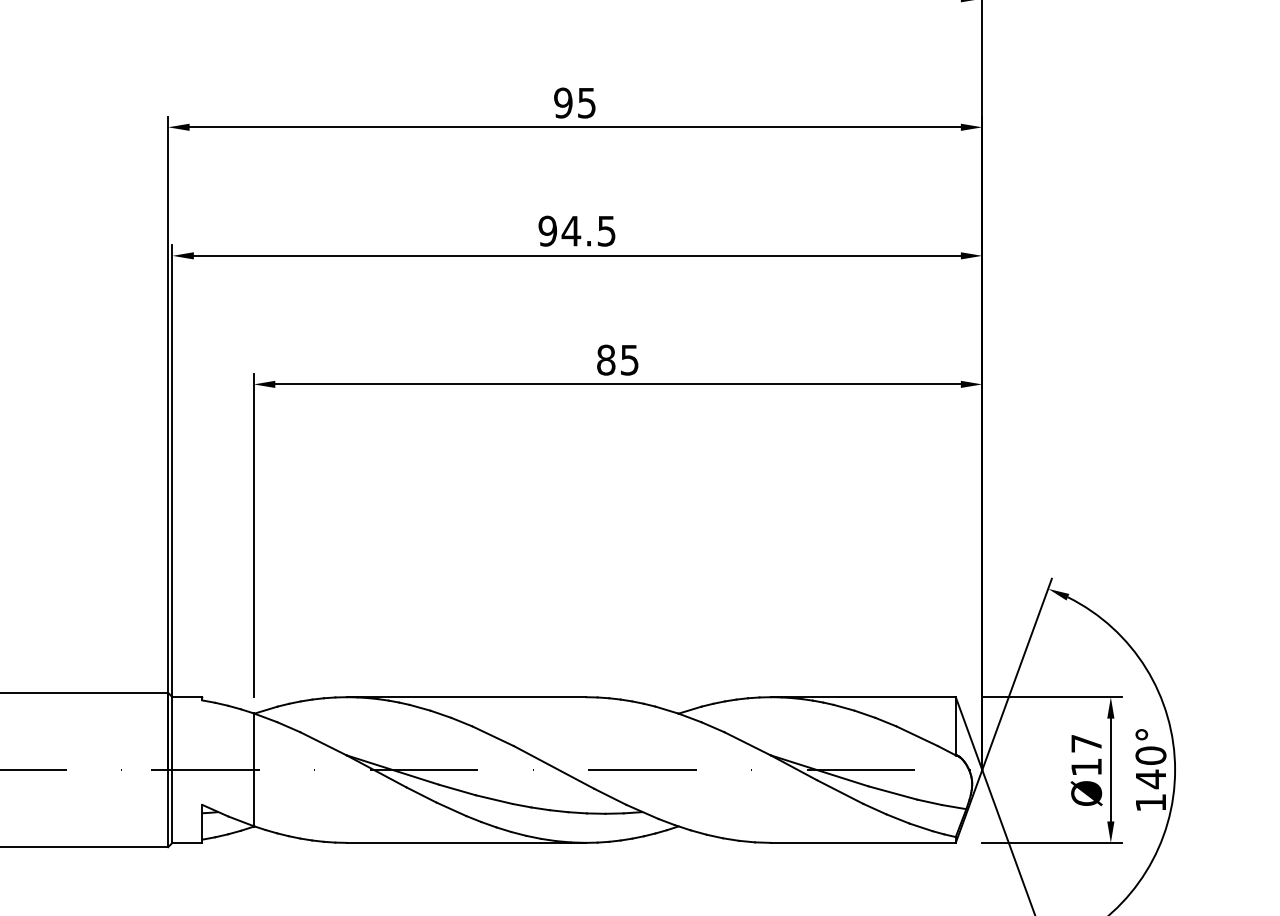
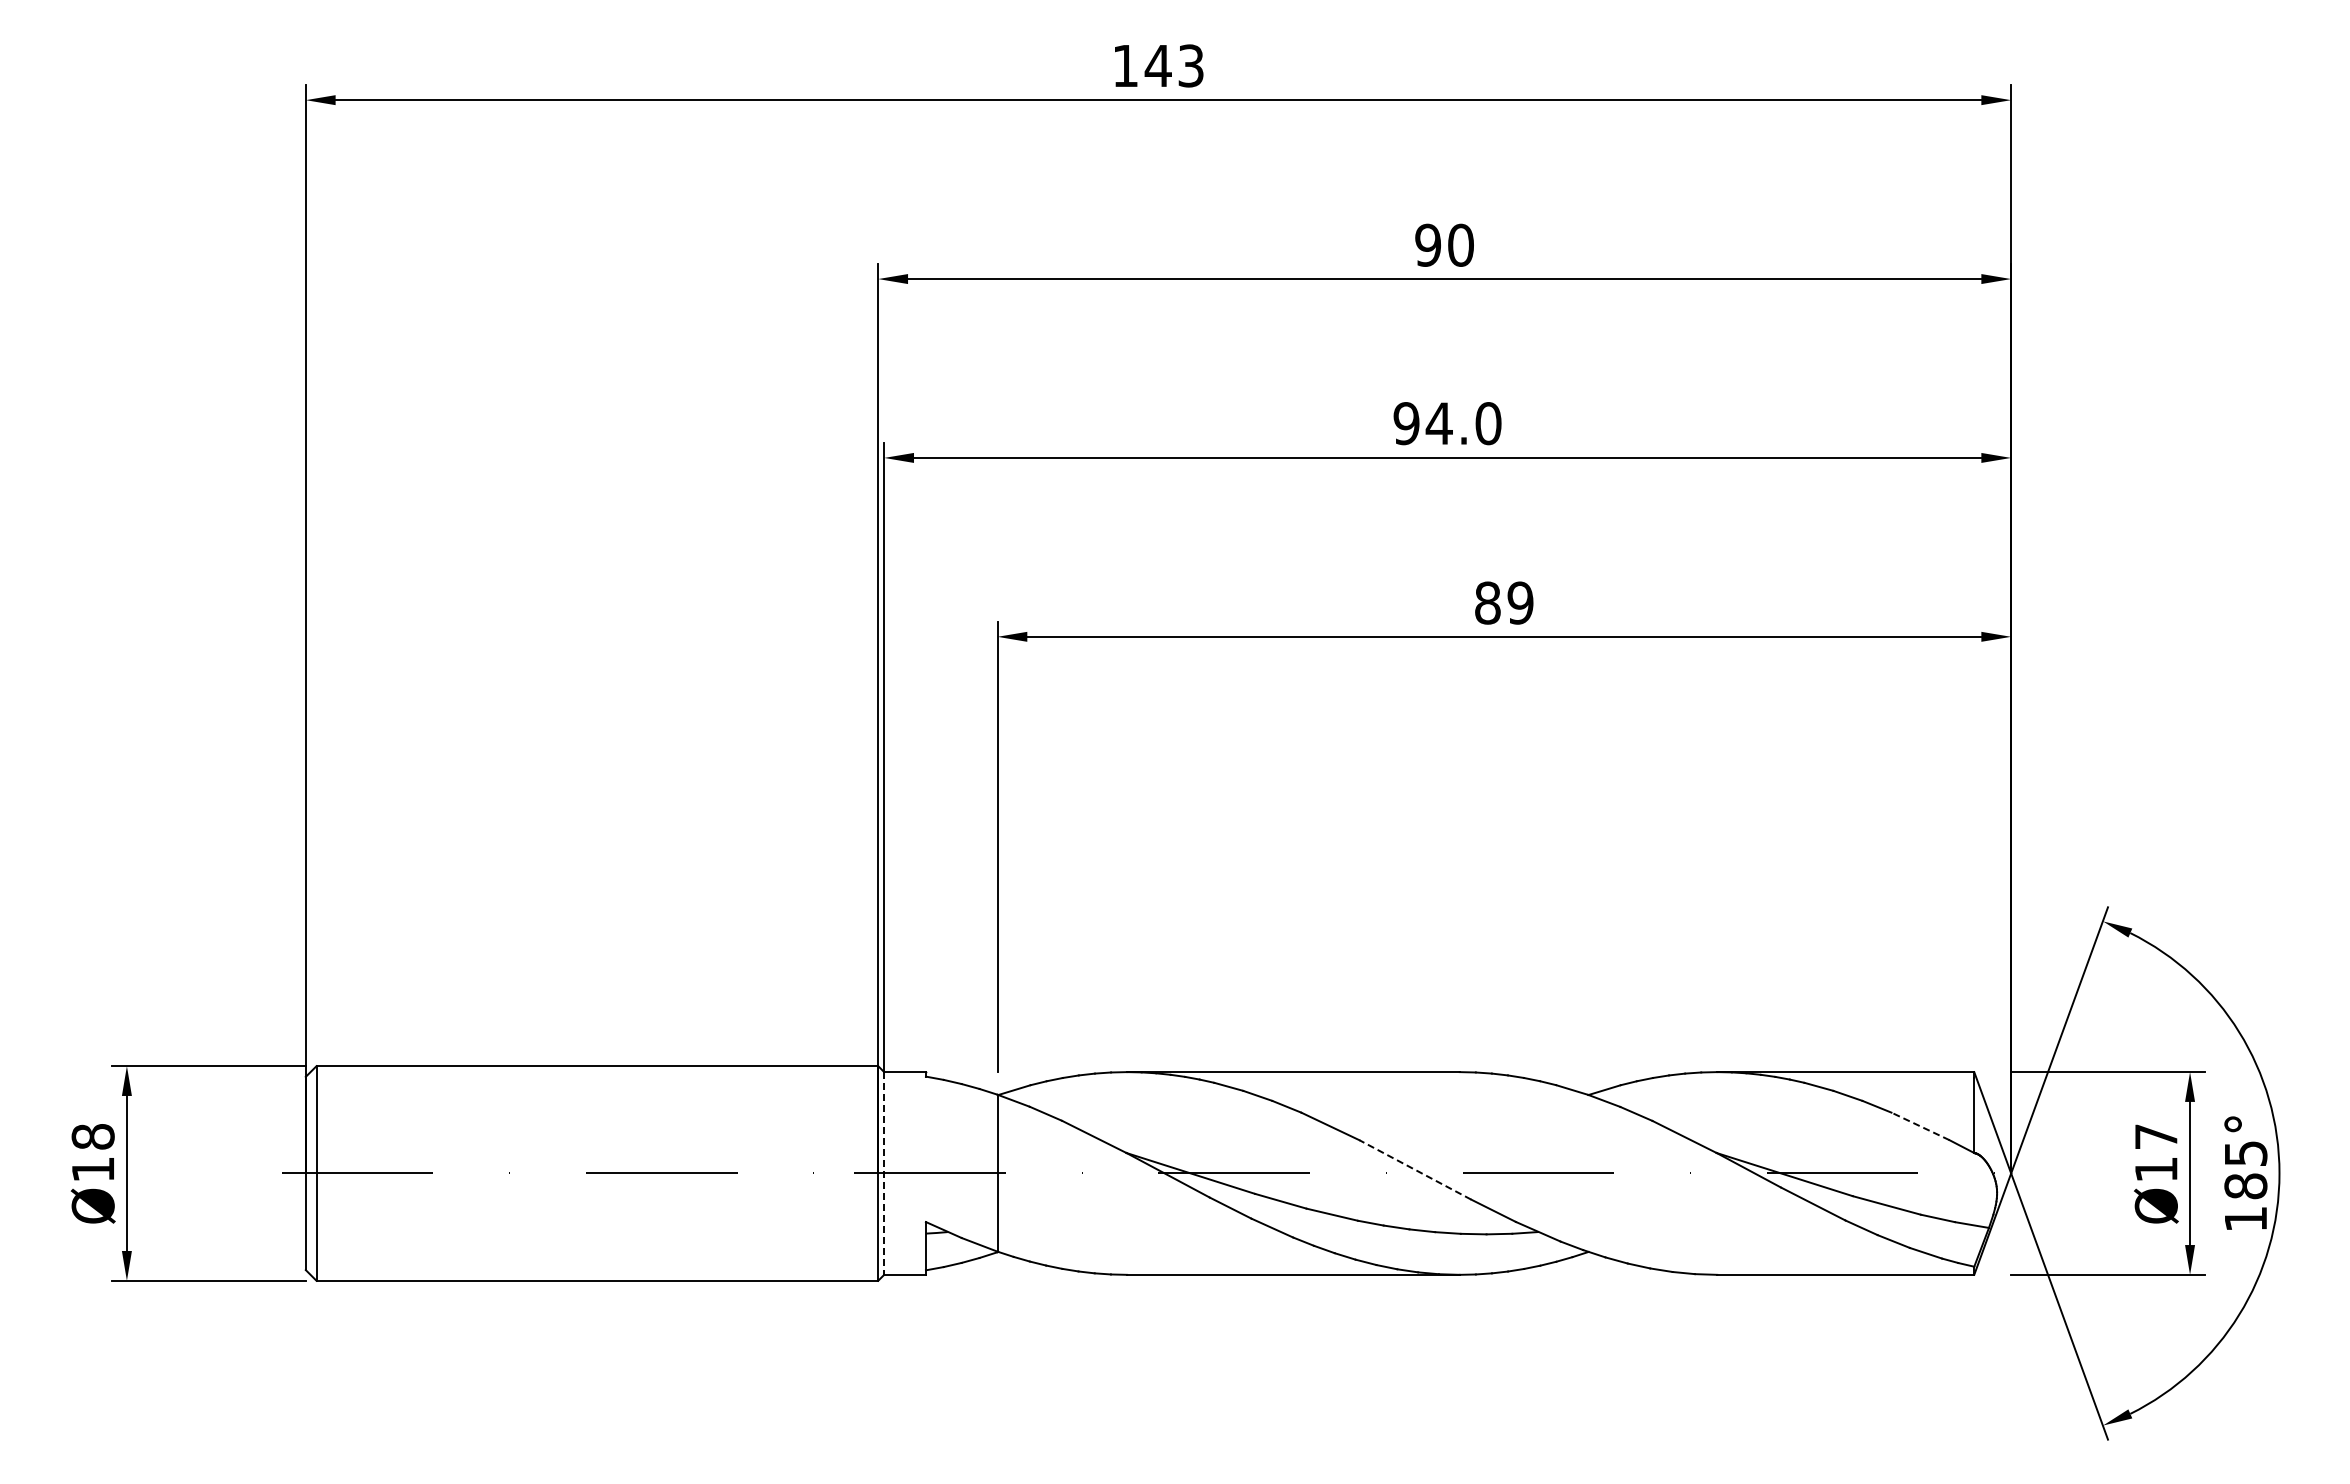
text: (586, 102) -> (1460, 244), 95 -> 90
text: (606, 231) -> (1488, 423), 94.5 -> 94.0
text: (629, 359) -> (1520, 602), 85 -> 89
line: (917, 736) -> (1920, 1126), solid -> dashed
line: (553, 767) -> (1414, 1169), solid -> dashed
text: (1150, 767) -> (2245, 1170), 140° -> 185°
line: (172, 770) -> (884, 1173), solid -> dashed

